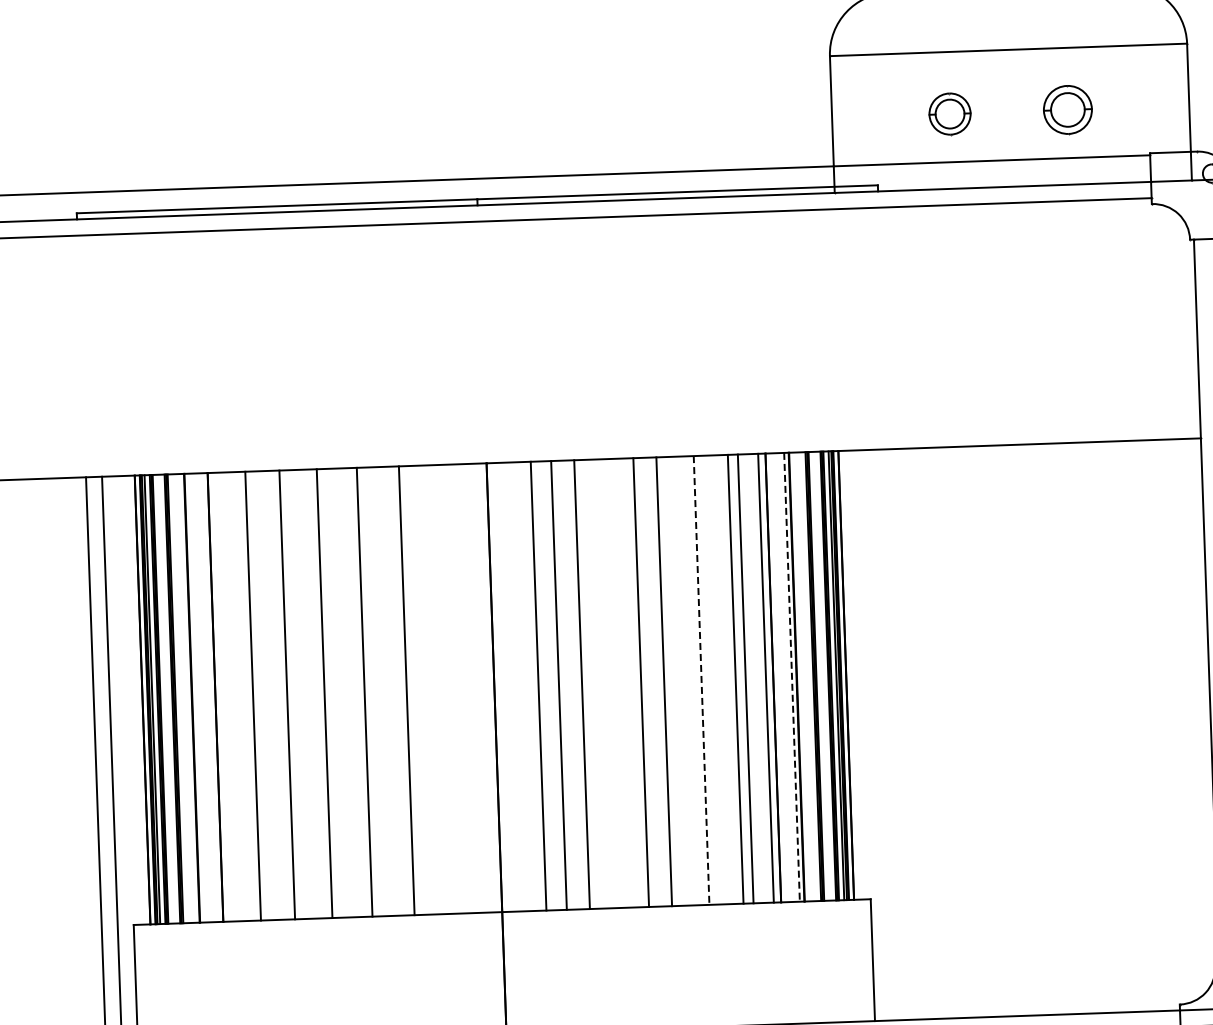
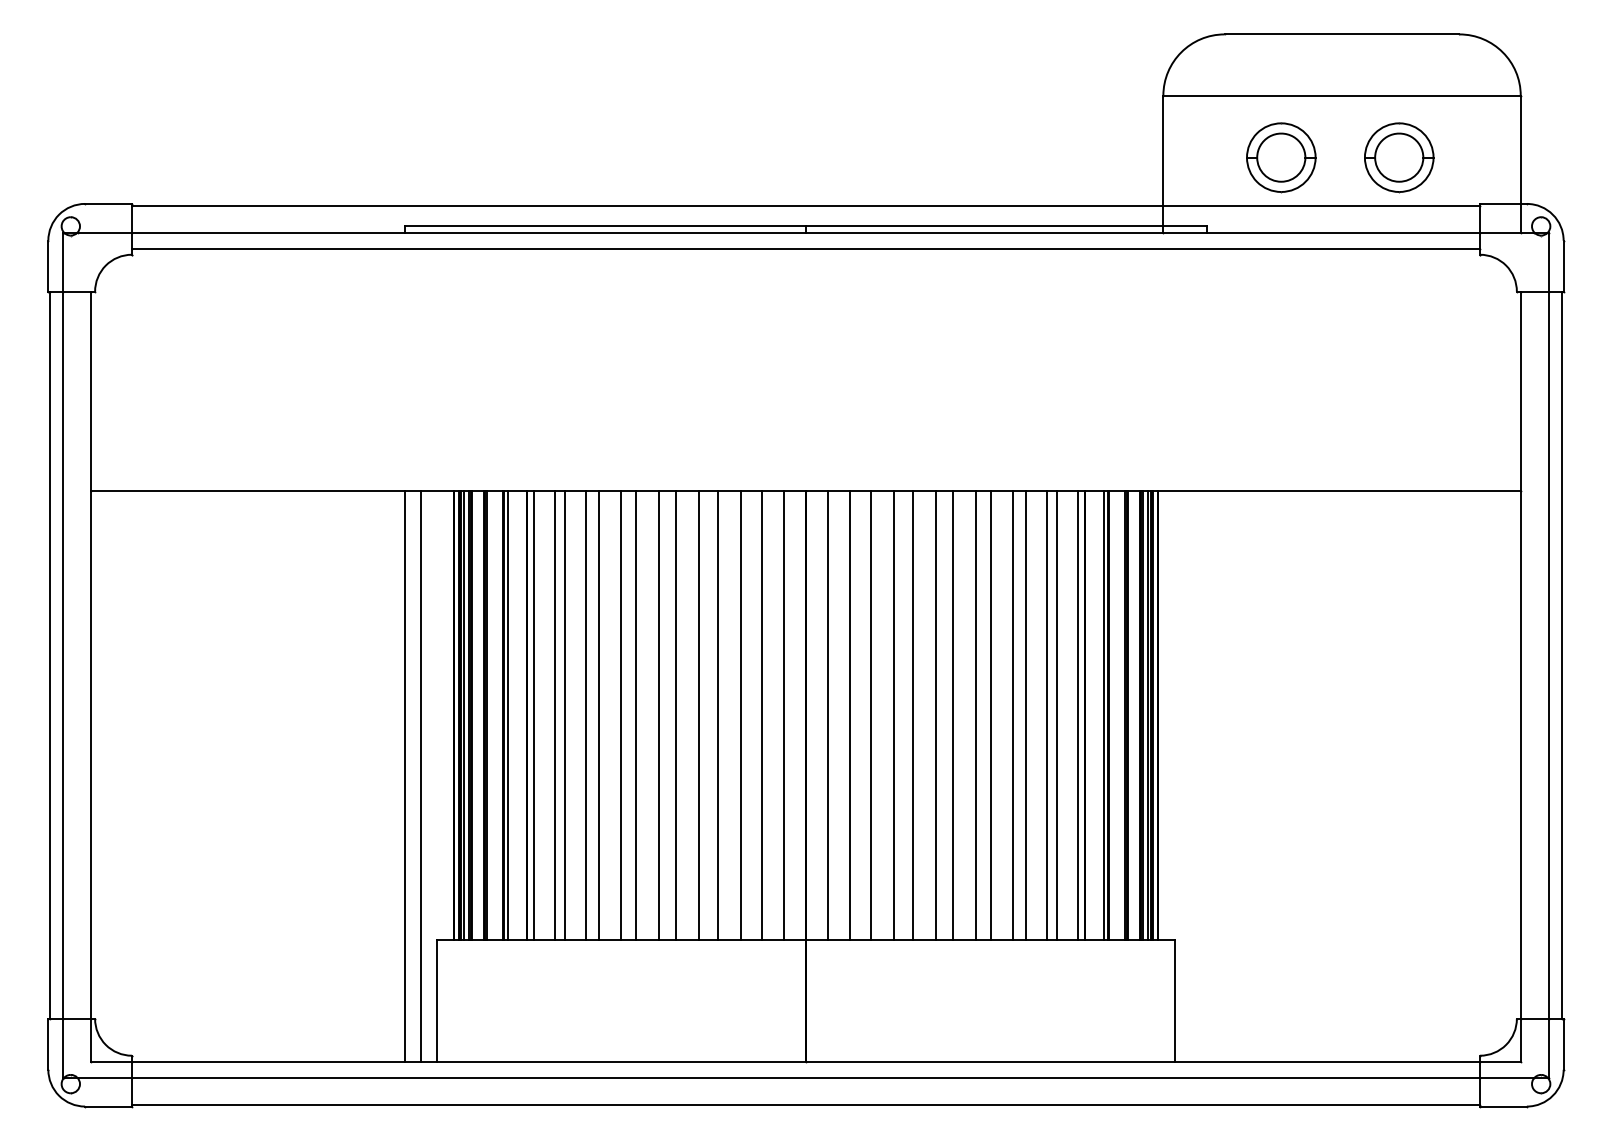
part: (1068, 109) -> (1399, 157), size x1.43
part: (950, 113) -> (1281, 157), size x1.67
line: (791, 677) -> (1103, 715), dashed -> solid
line: (713, 679) -> (1025, 714), added
line: (678, 680) -> (990, 714), added
line: (701, 680) -> (1013, 715), dashed -> solid
line: (623, 682) -> (935, 714), added
line: (600, 683) -> (912, 714), added
line: (515, 686) -> (827, 714), added
line: (472, 687) -> (784, 714), added
line: (449, 688) -> (761, 714), added
line: (429, 689) -> (741, 714), added
line: (387, 690) -> (699, 714), added
line: (347, 692) -> (659, 714), added
line: (310, 693) -> (621, 714), added
line: (275, 694) -> (586, 714), added
line: (243, 695) -> (554, 714), added
line: (223, 696) -> (534, 714), added
line: (197, 697) -> (508, 714), added

